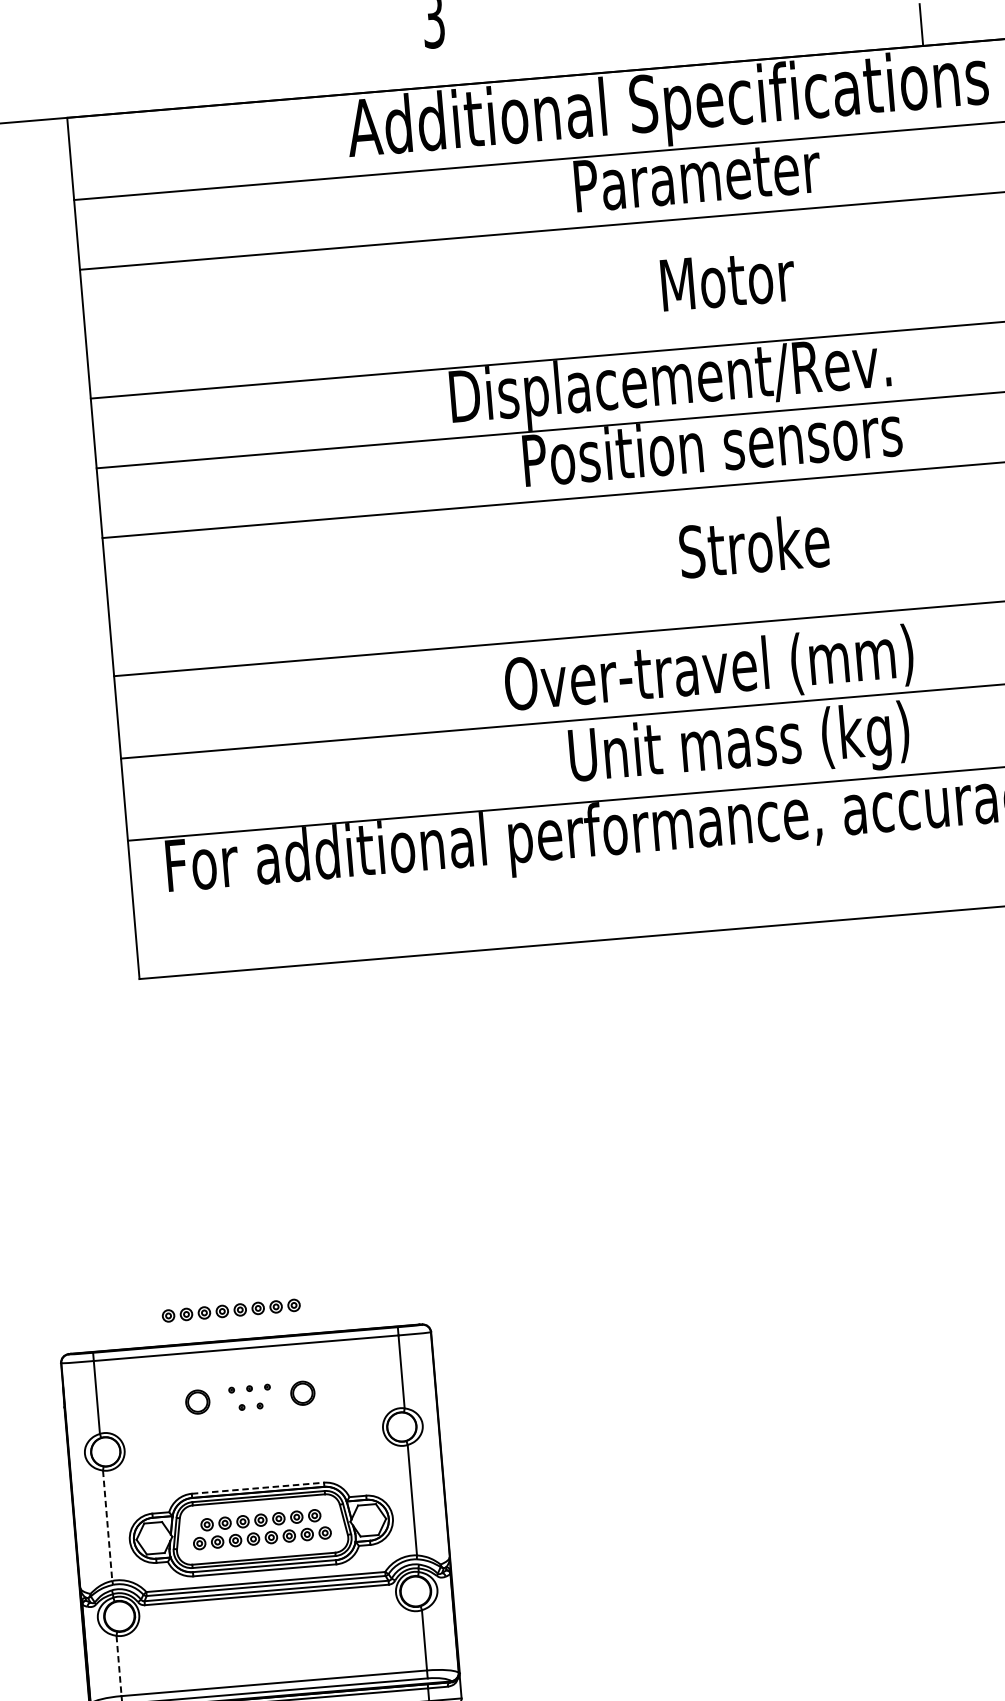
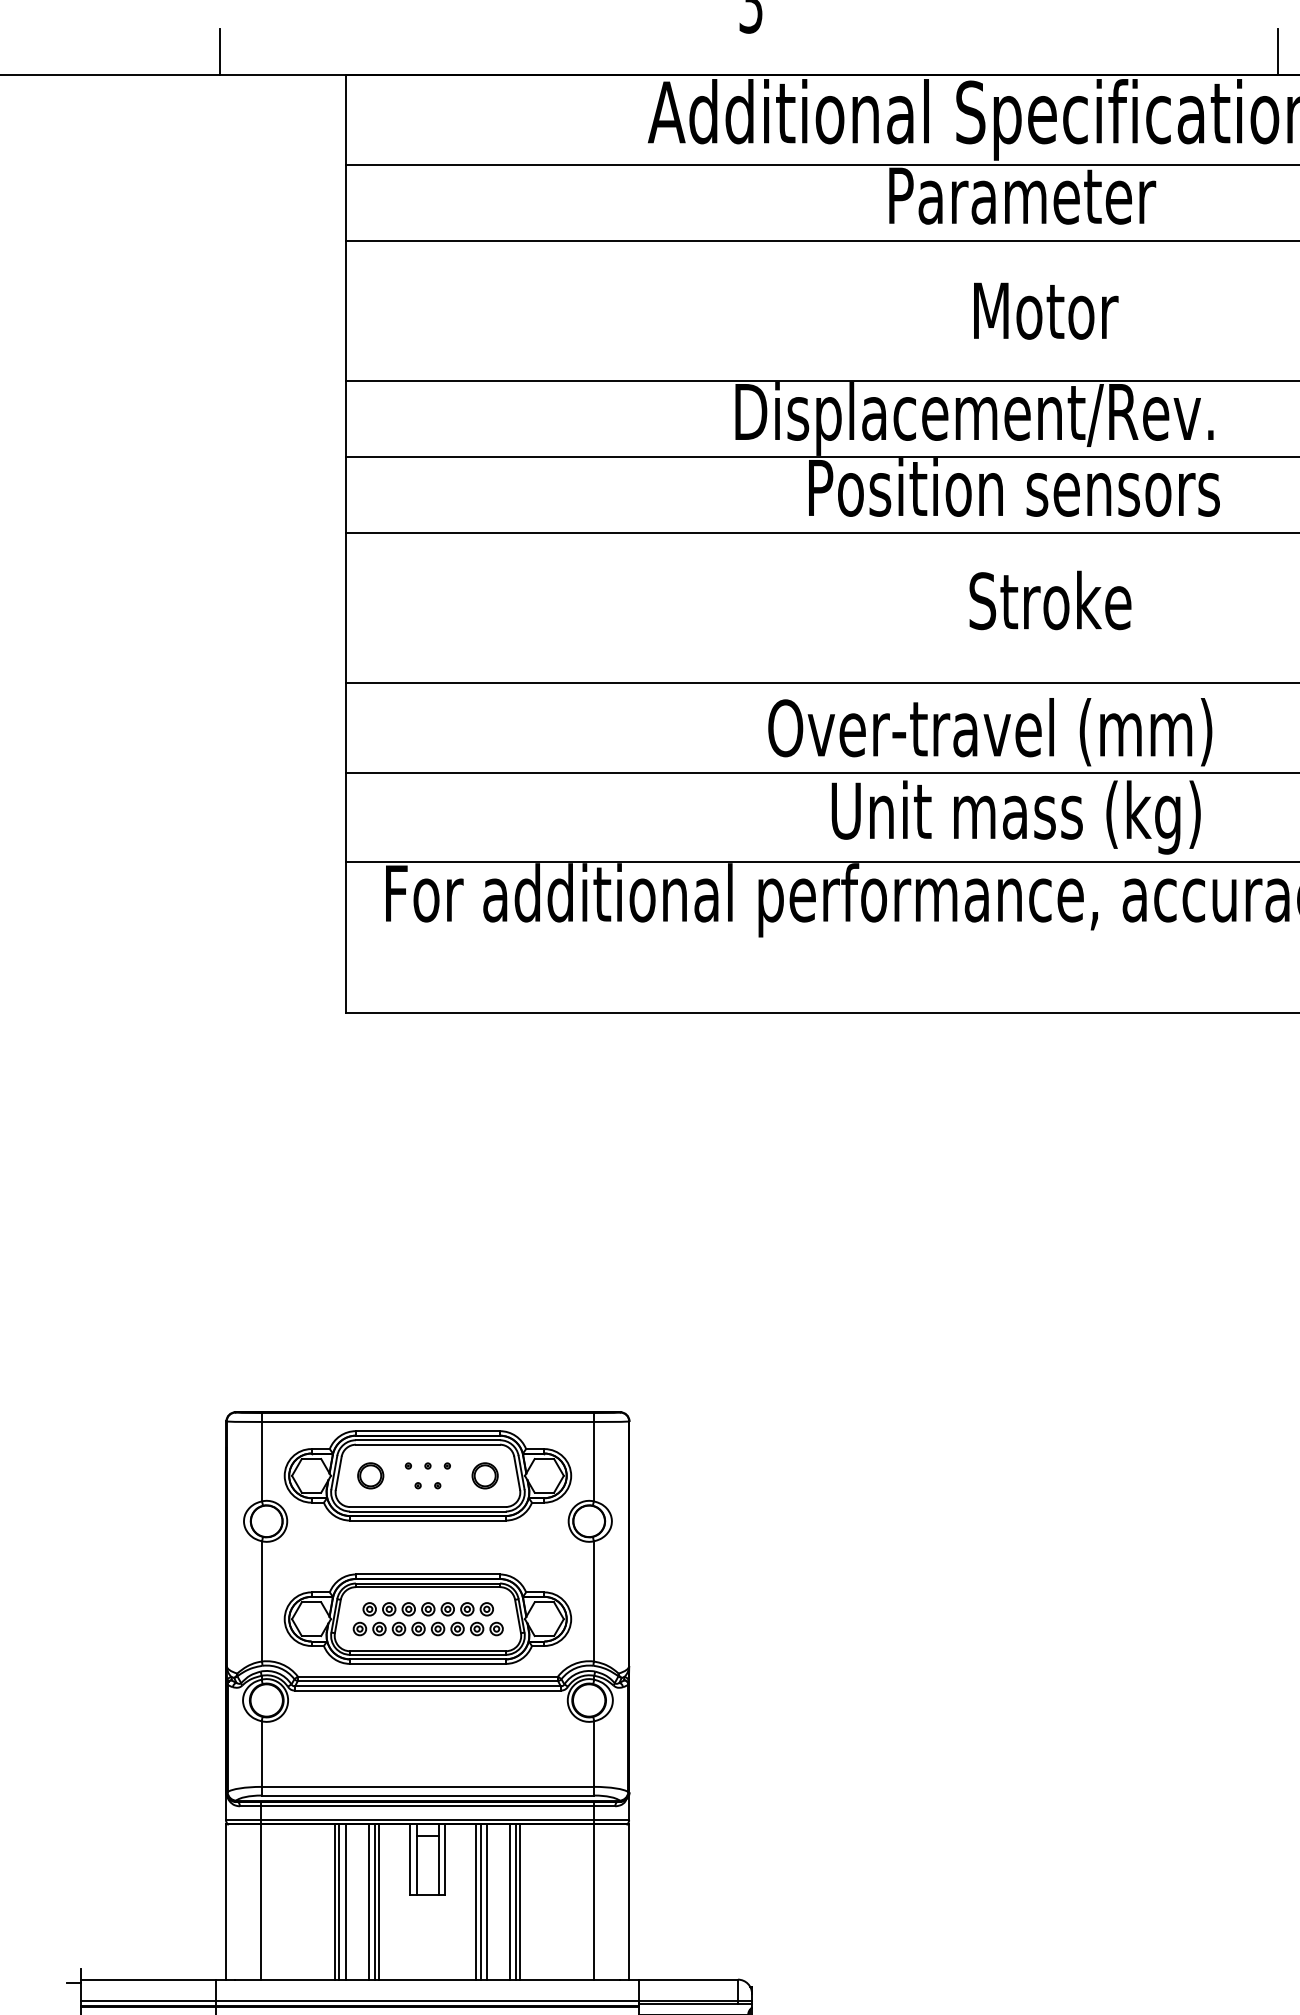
part: (230, 1310) -> (414, 1379), removed
part: (249, 1397) -> (427, 1475), added
line: (257, 1488) -> (427, 1574), dashed -> solid
line: (108, 1525) -> (262, 1601), dashed -> solid
line: (118, 1666) -> (261, 1754), dashed -> solid

